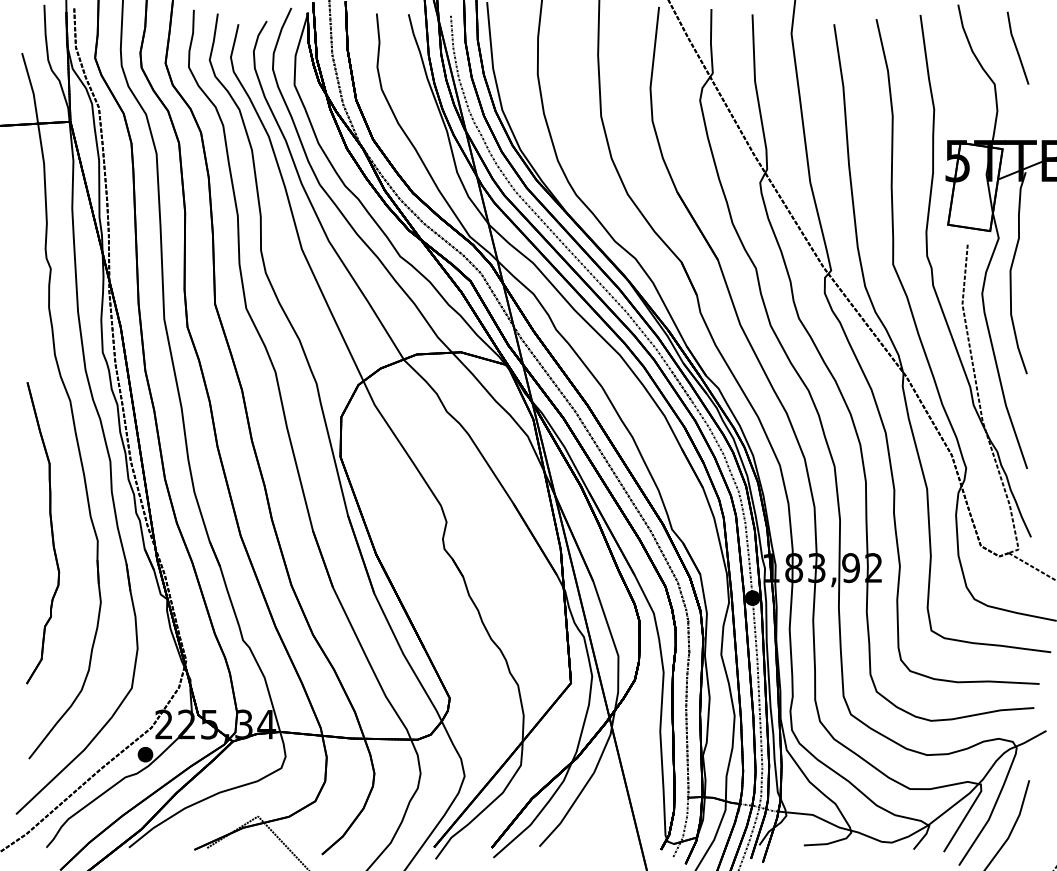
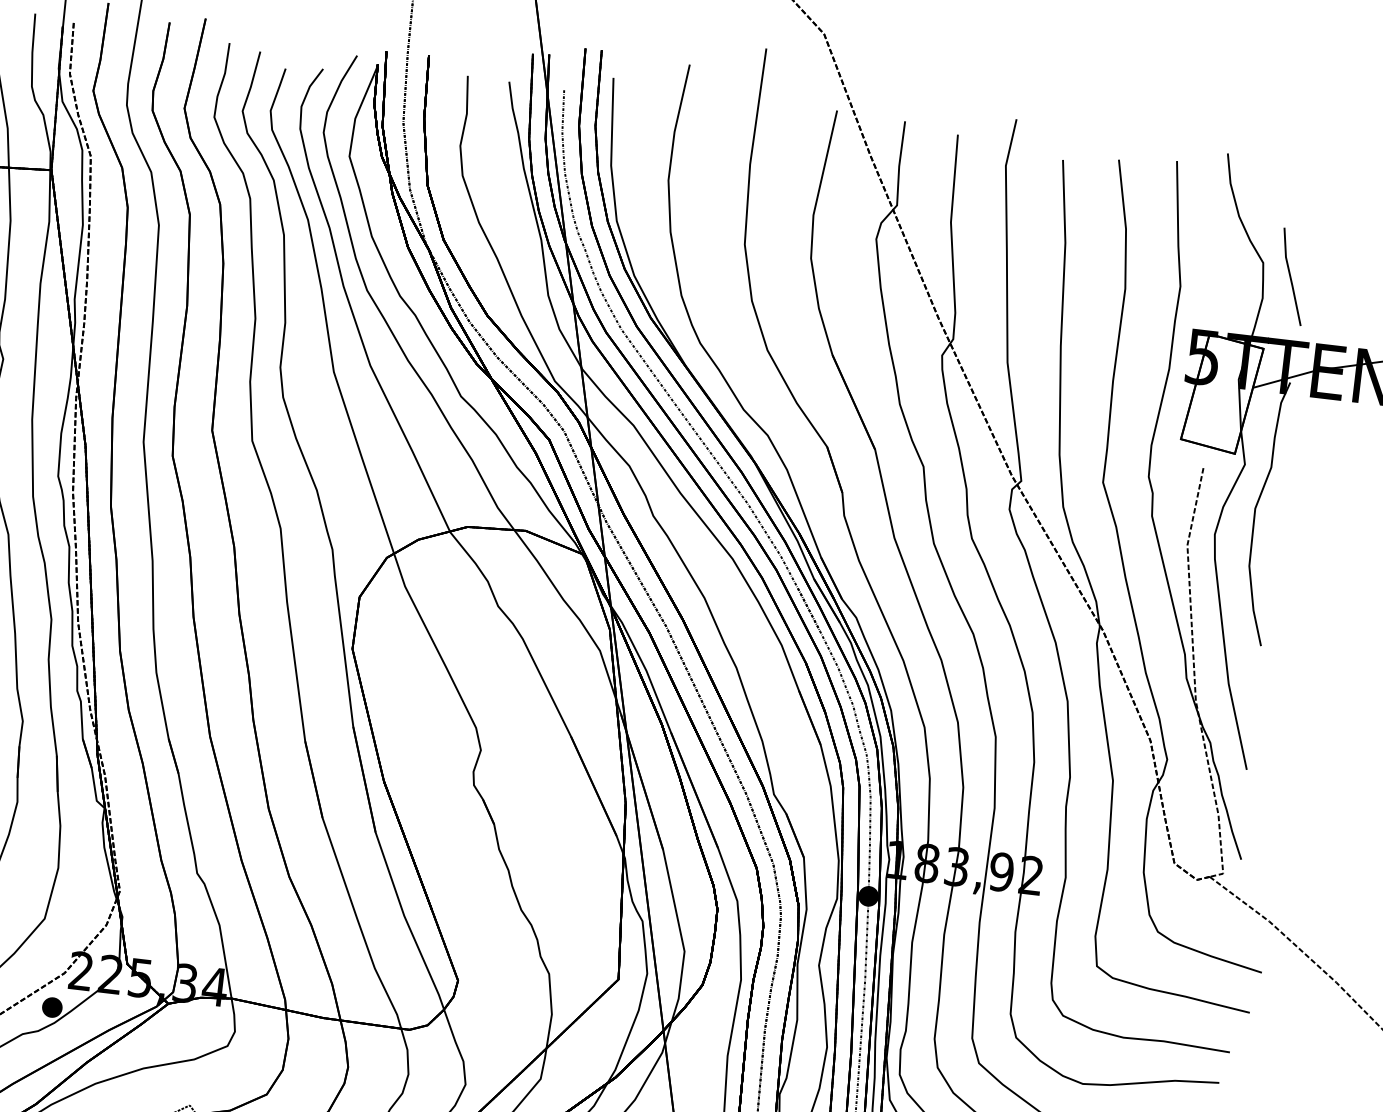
line: (1017, 47) -> (1291, 275), moved

